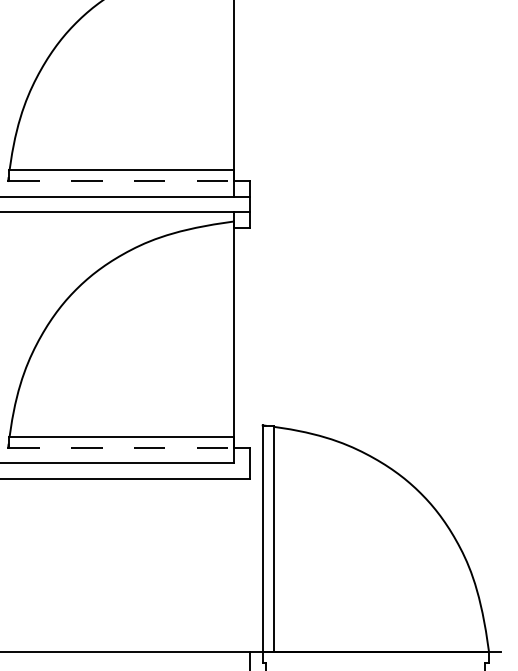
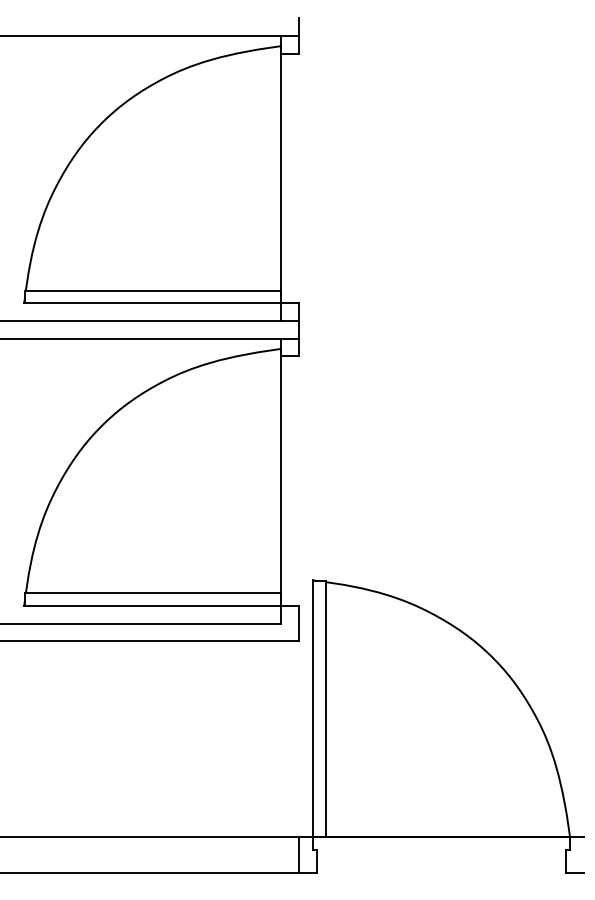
line: (122, 181) -> (153, 303), dashed -> solid
line: (122, 447) -> (153, 605), dashed -> solid

